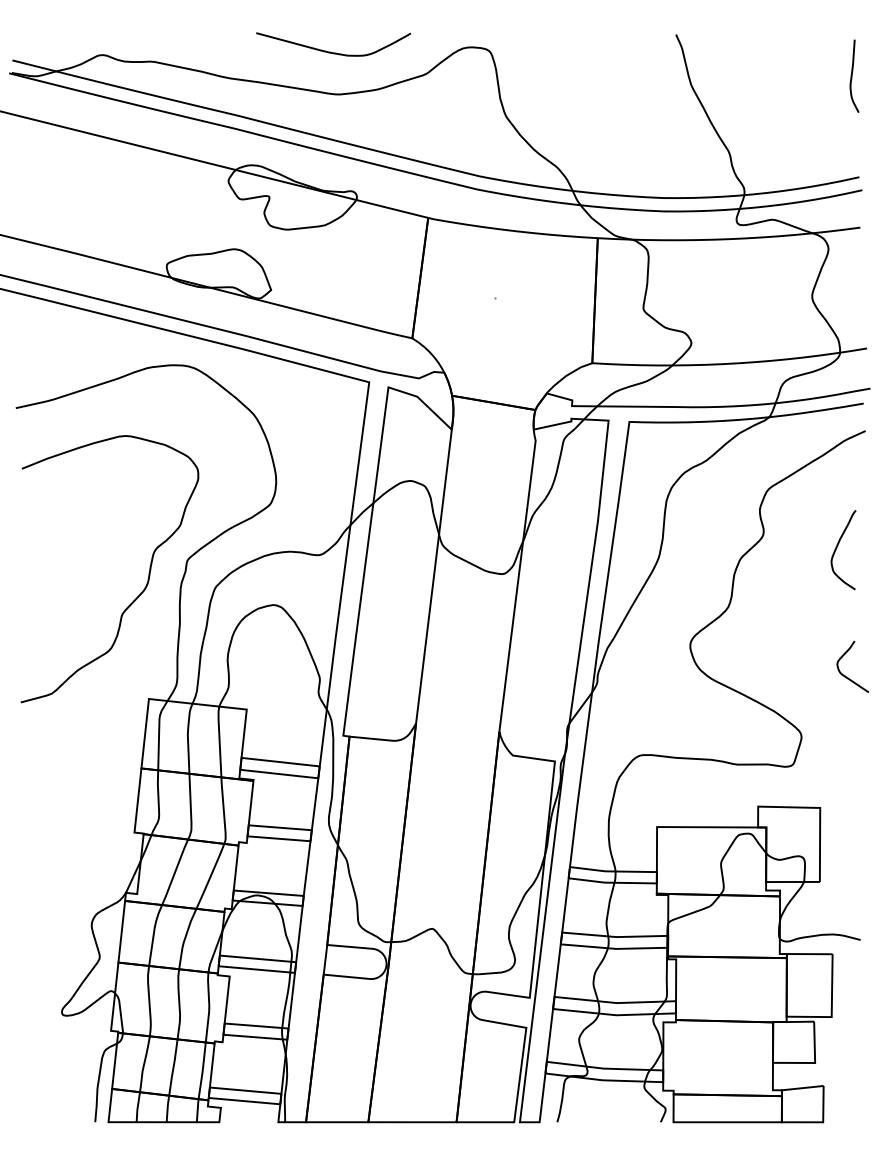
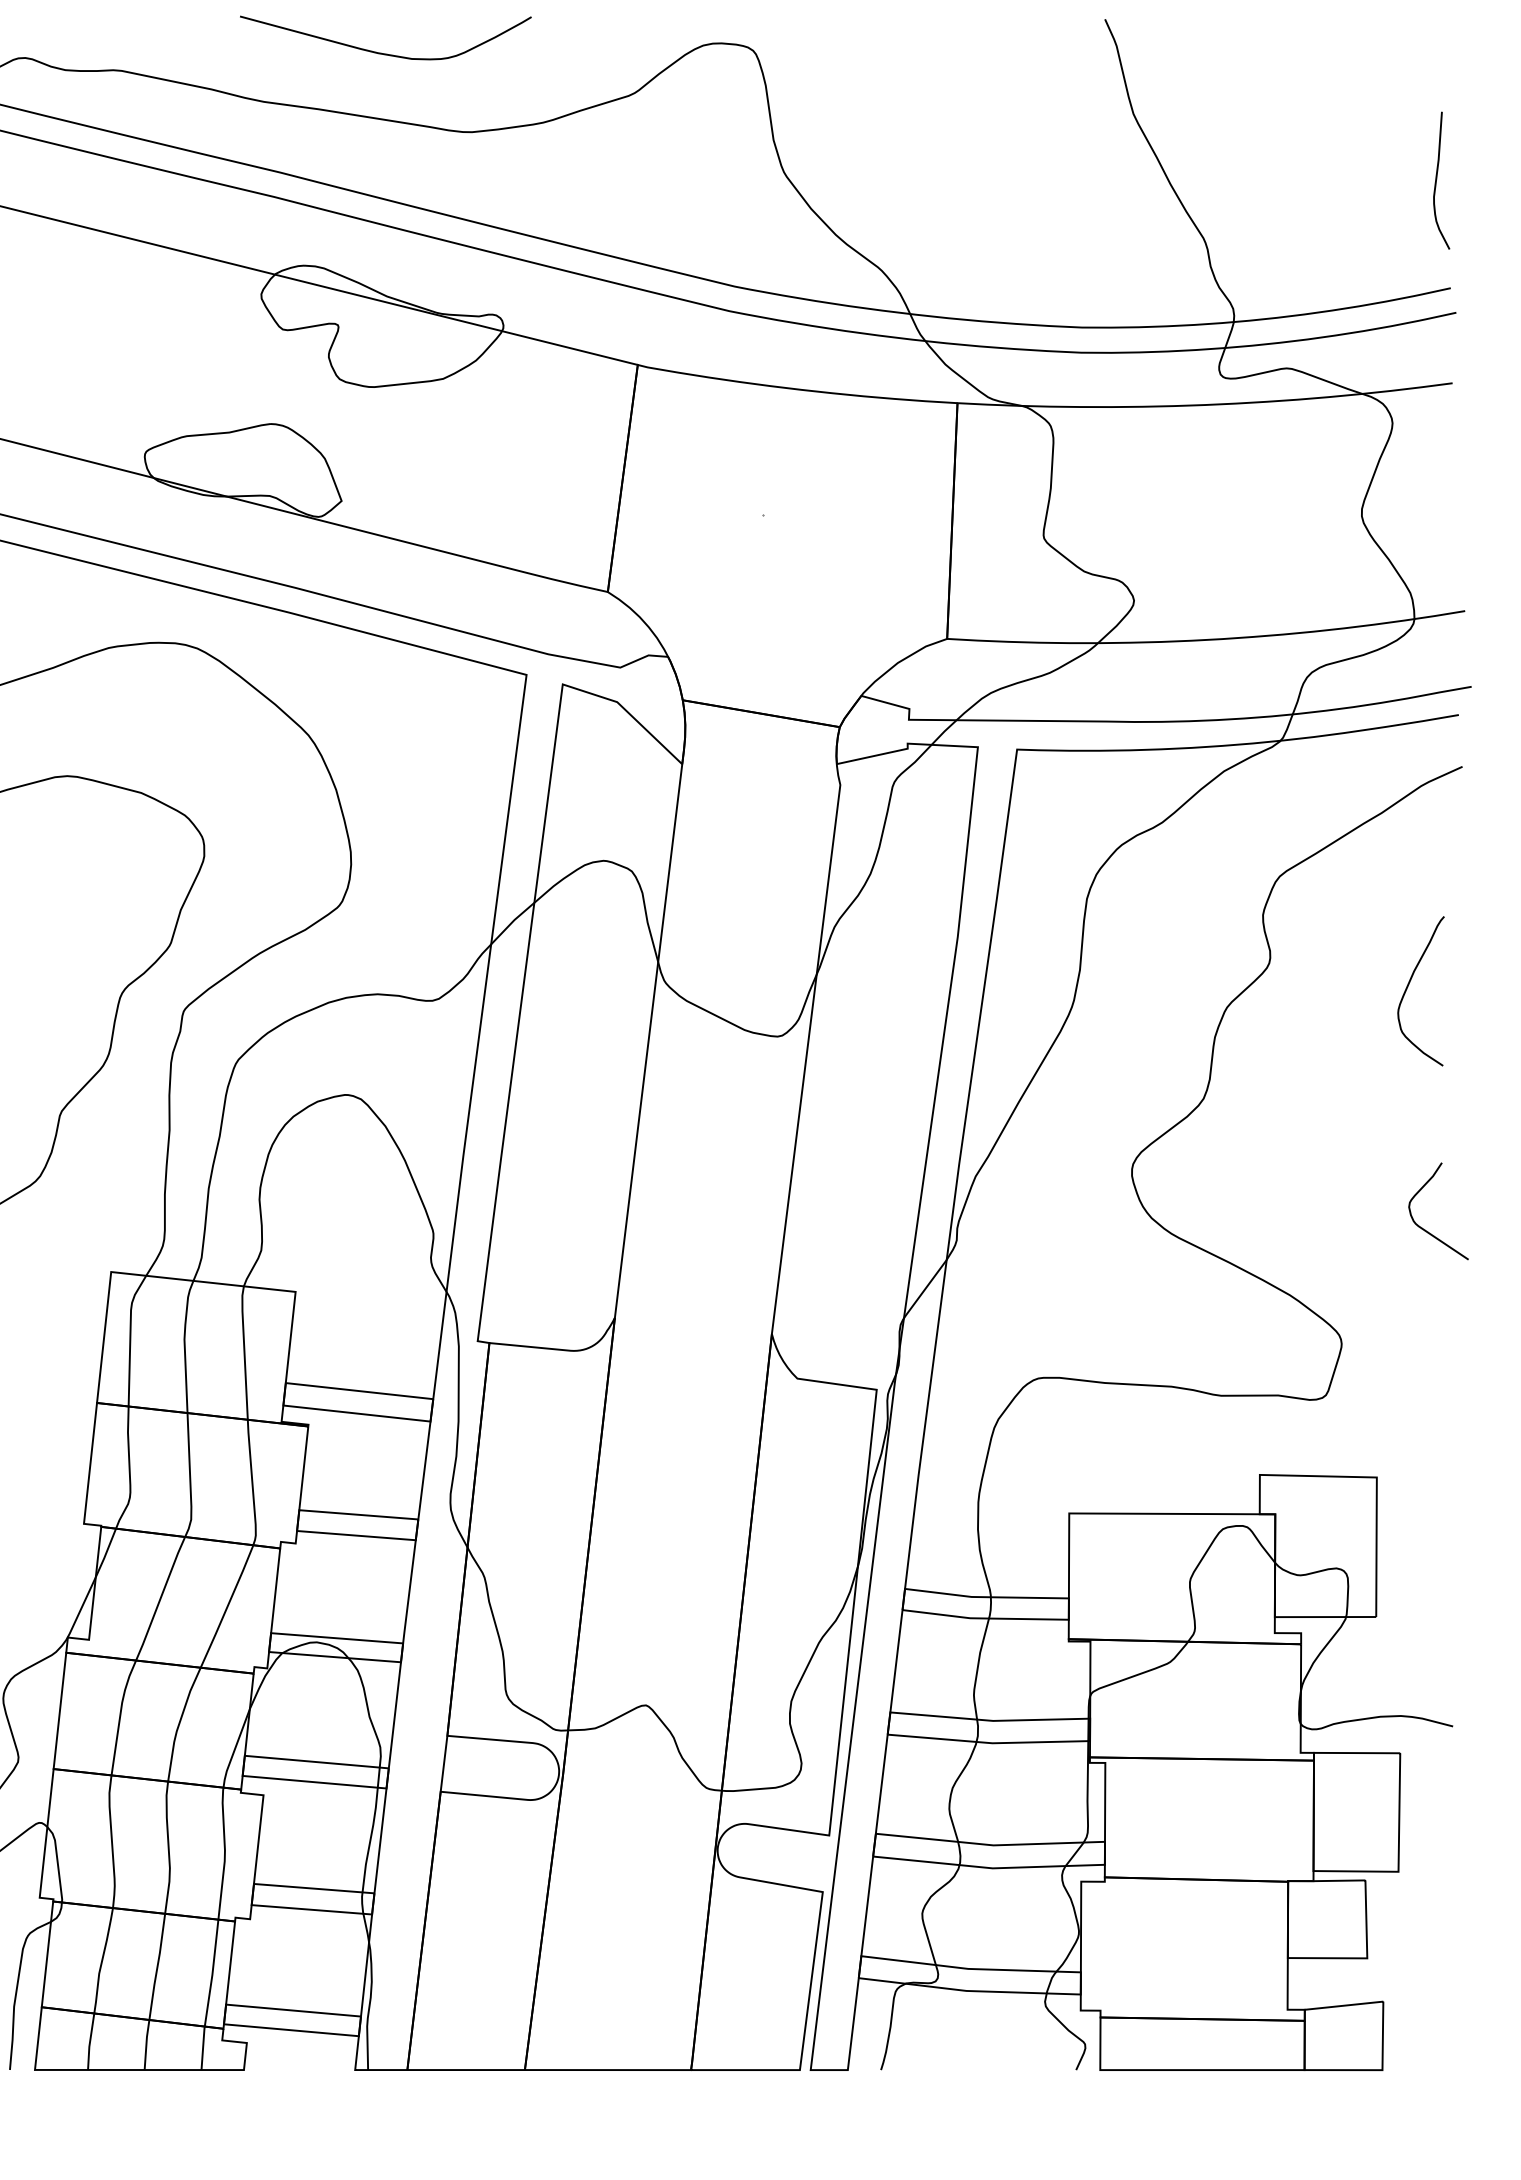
curve: (330, 51) -> (379, 51), moved
curve: (852, 75) -> (1437, 179), moved

